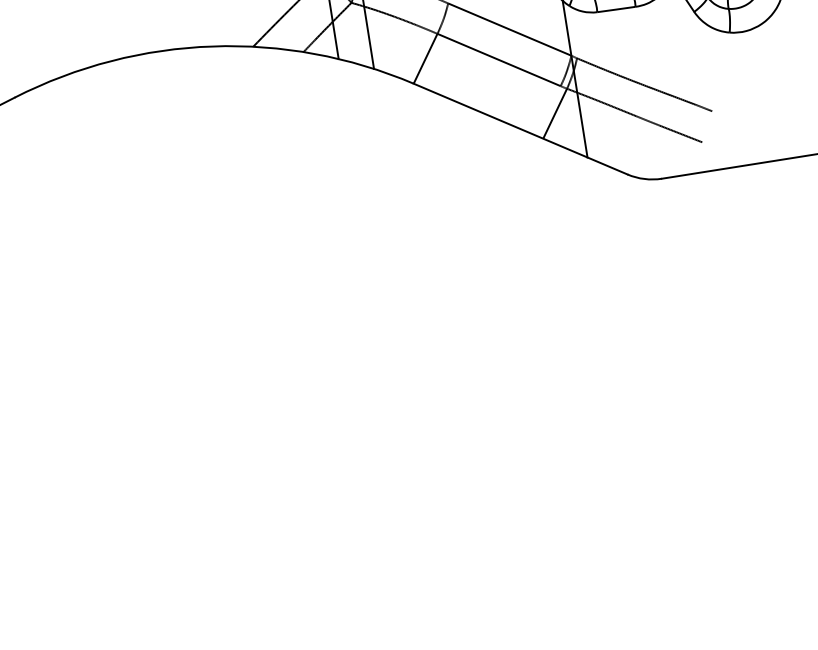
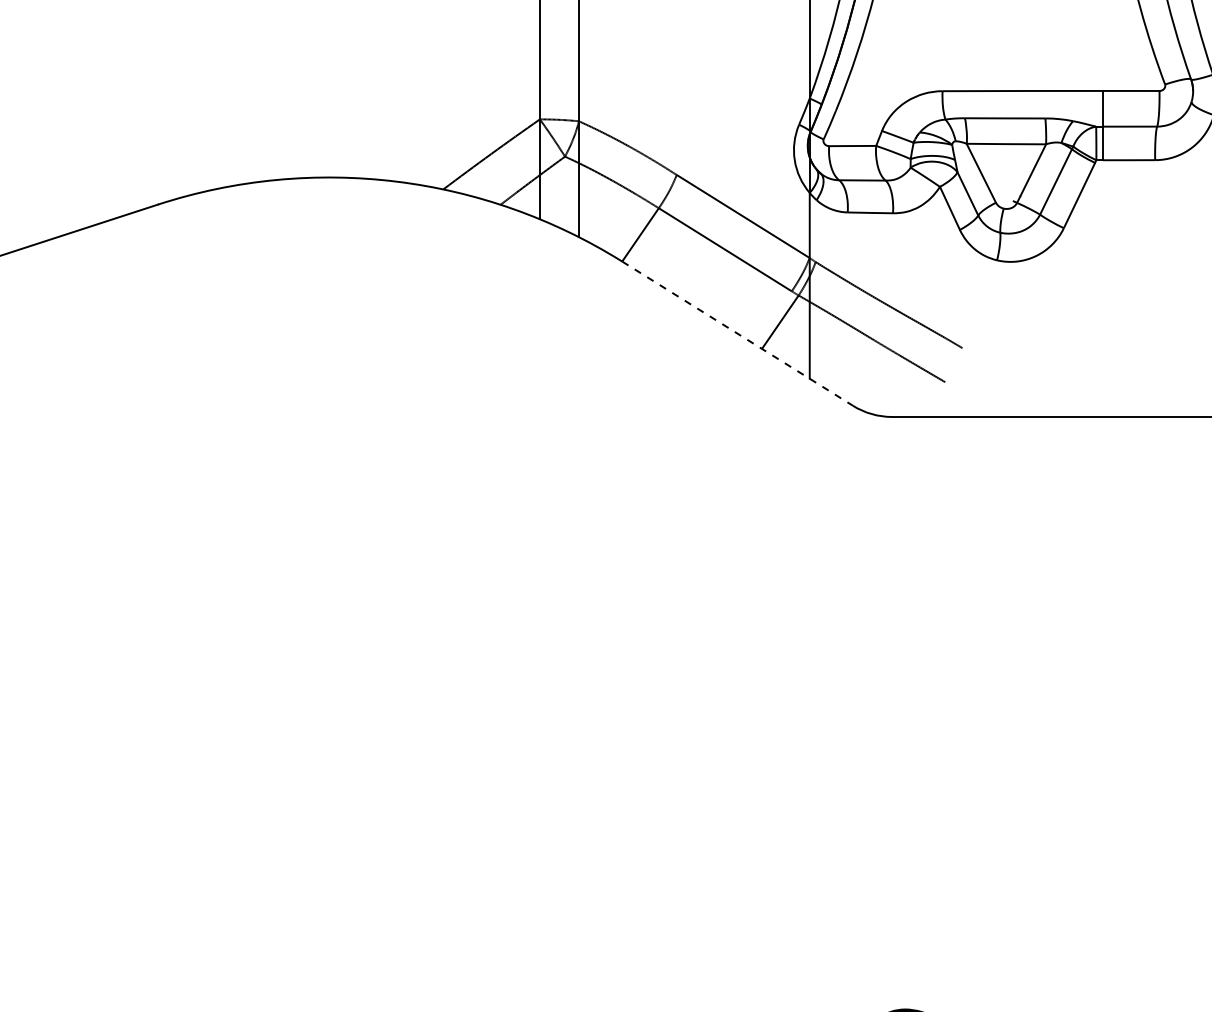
line: (521, 128) -> (738, 333), solid -> dashed

